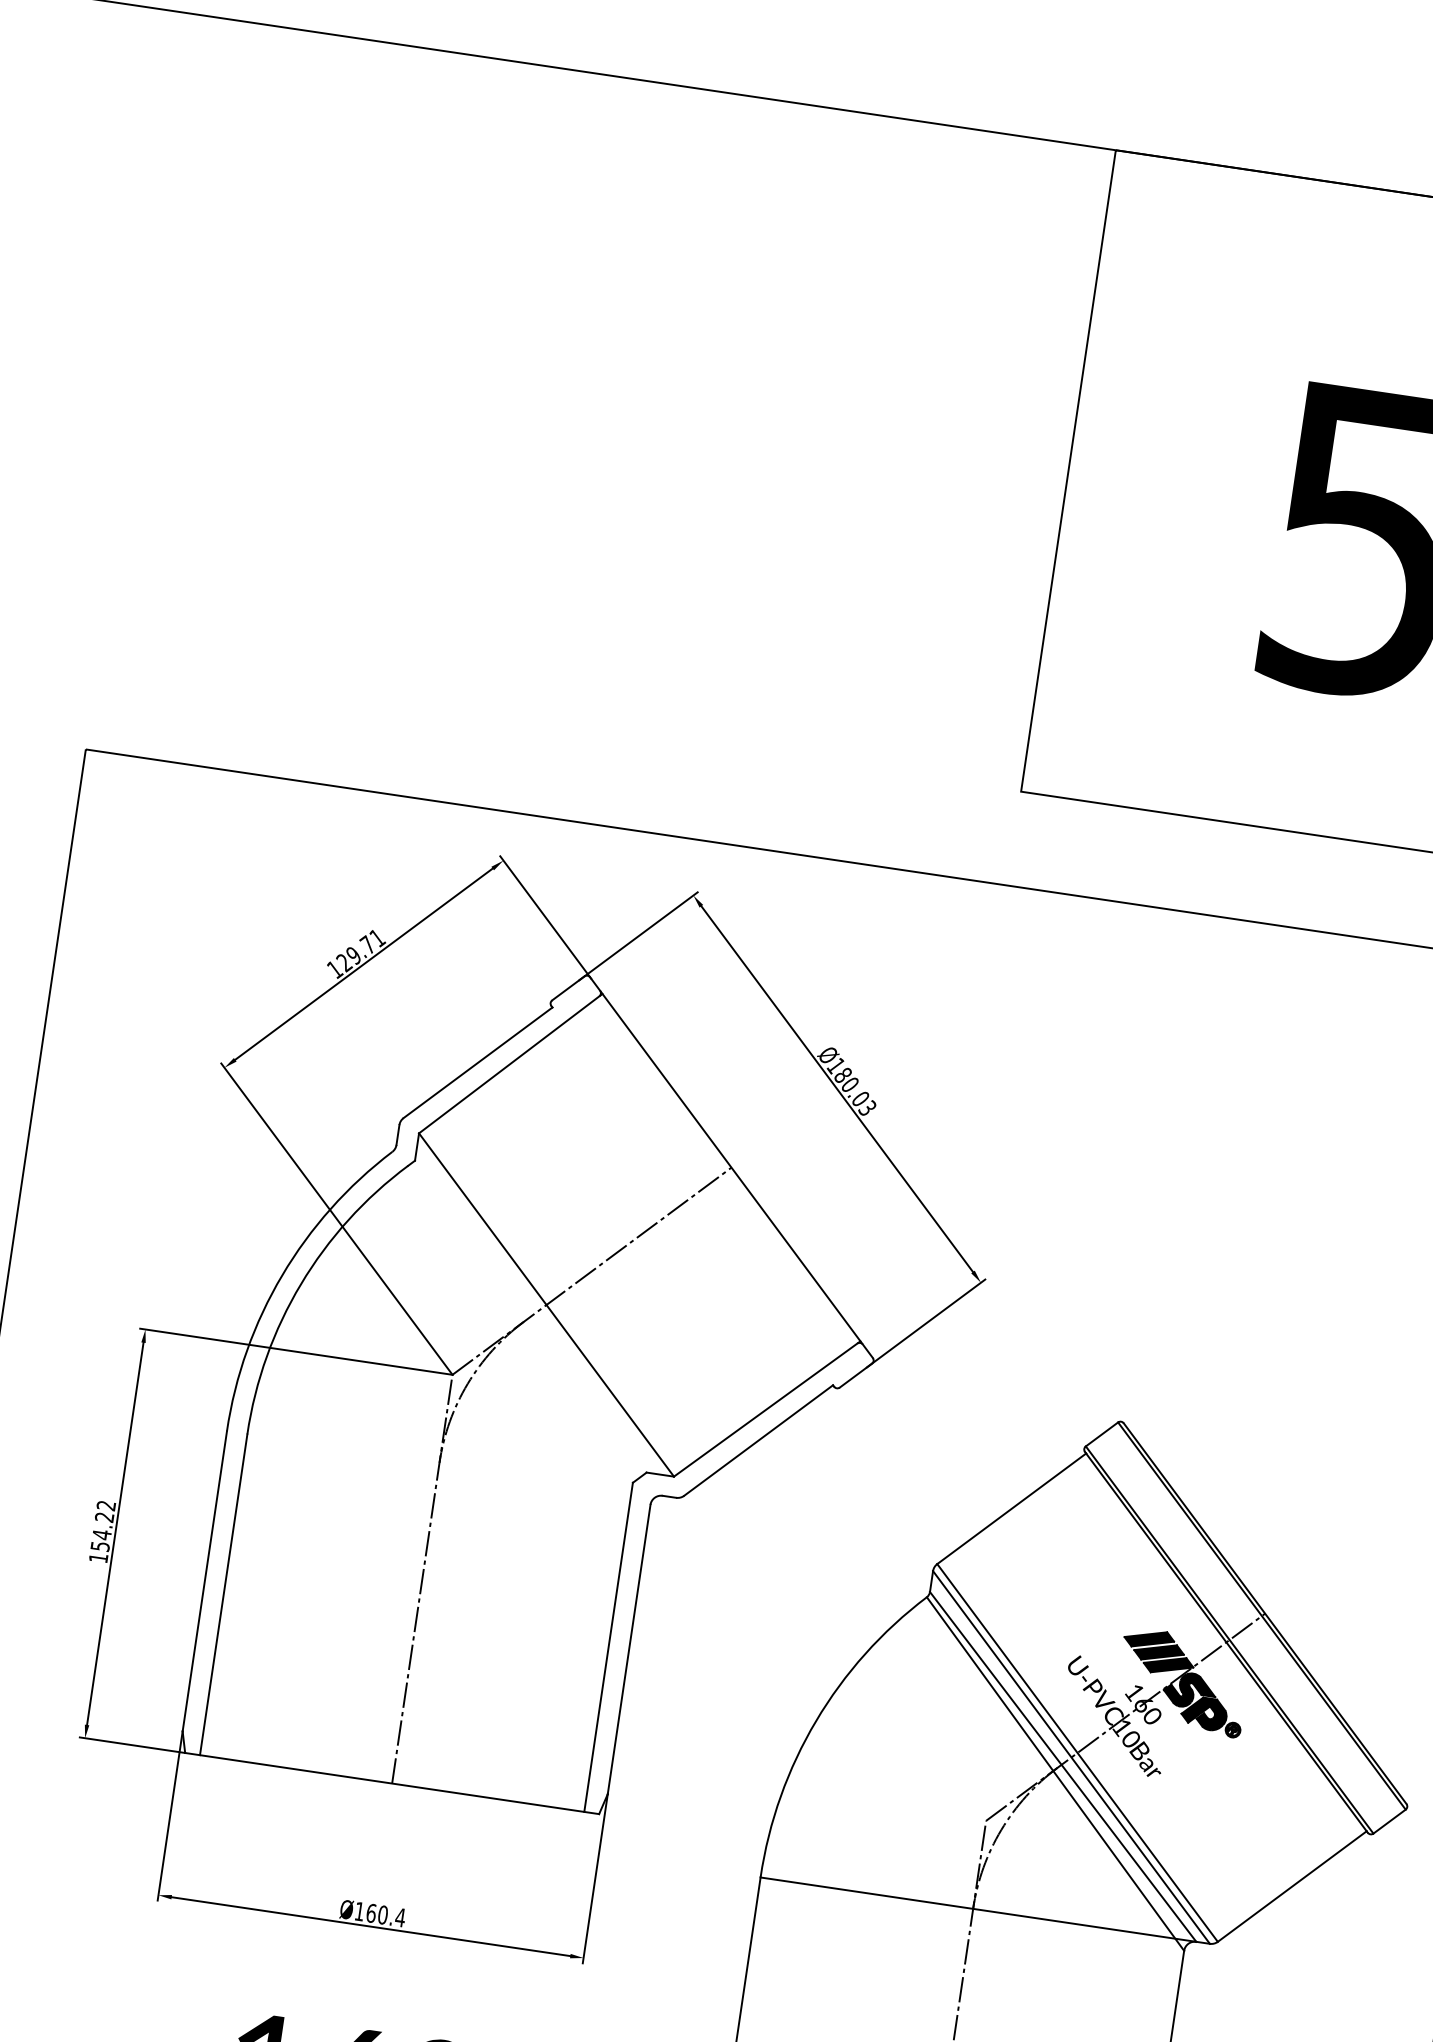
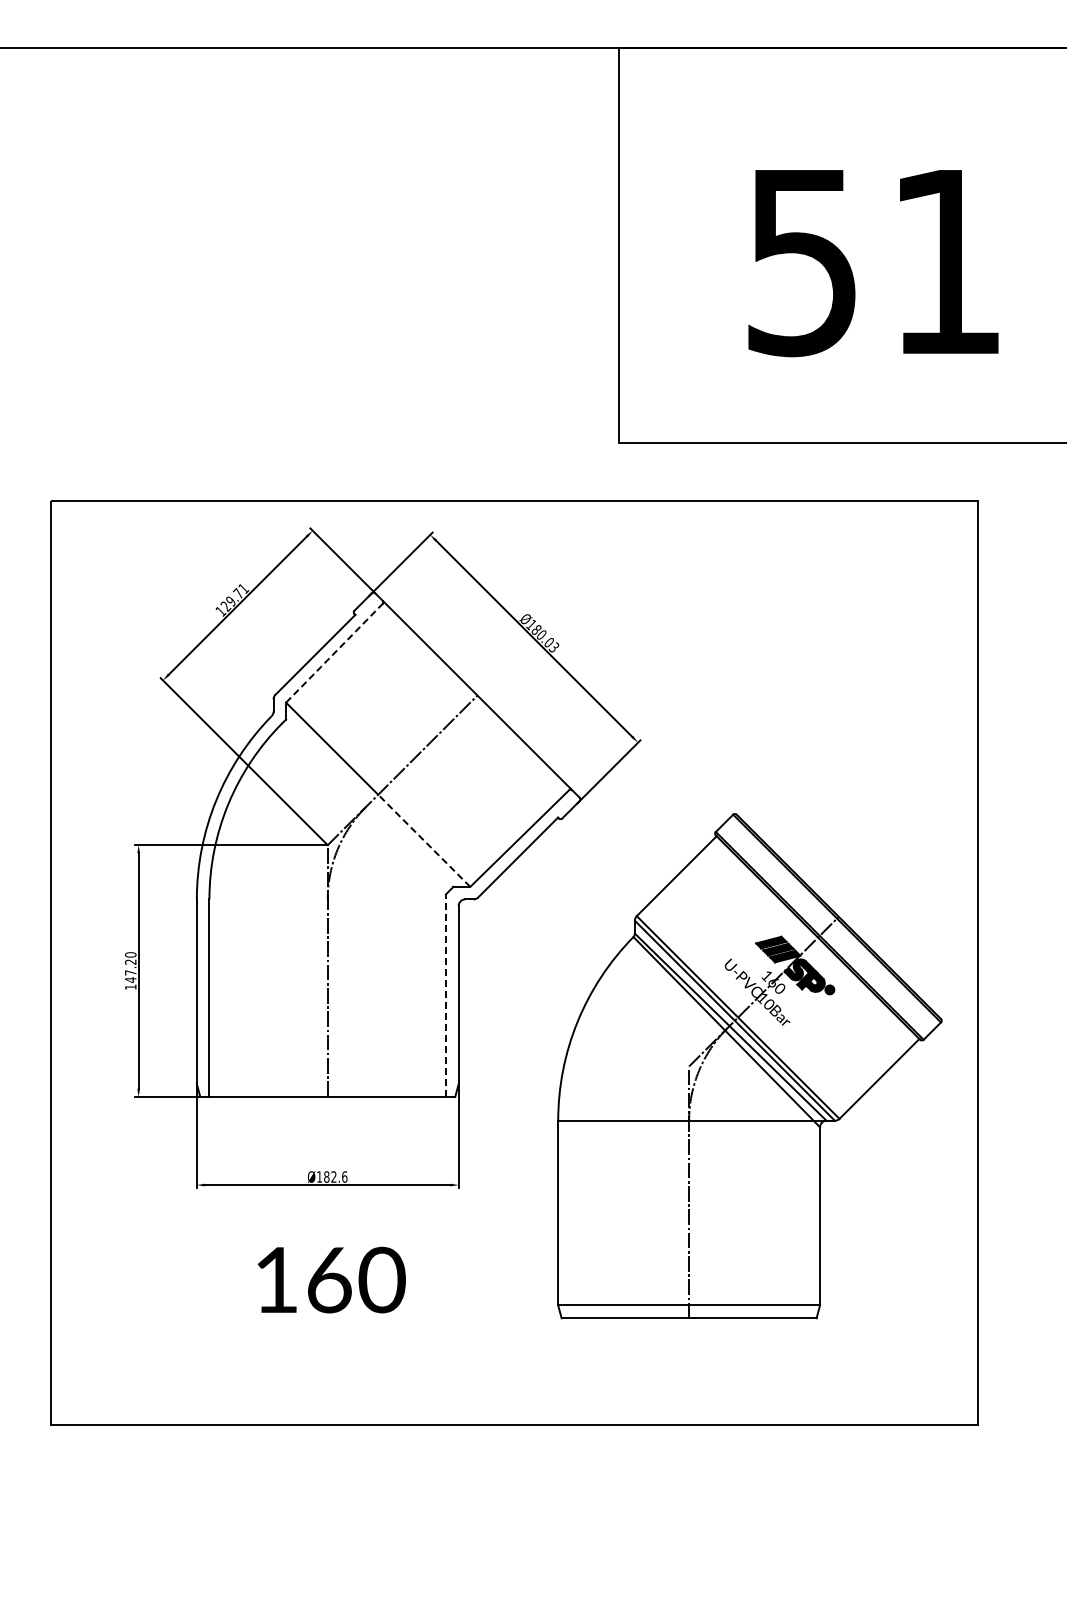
line: (511, 1063) -> (335, 652), solid -> dashed
line: (609, 1390) -> (423, 840), solid -> dashed
text: (102, 1526) -> (130, 967), 154.22 -> 147.20
line: (609, 1647) -> (446, 995), solid -> dashed
text: (385, 1914) -> (335, 1176), Ø160.4 -> Ø182.6

